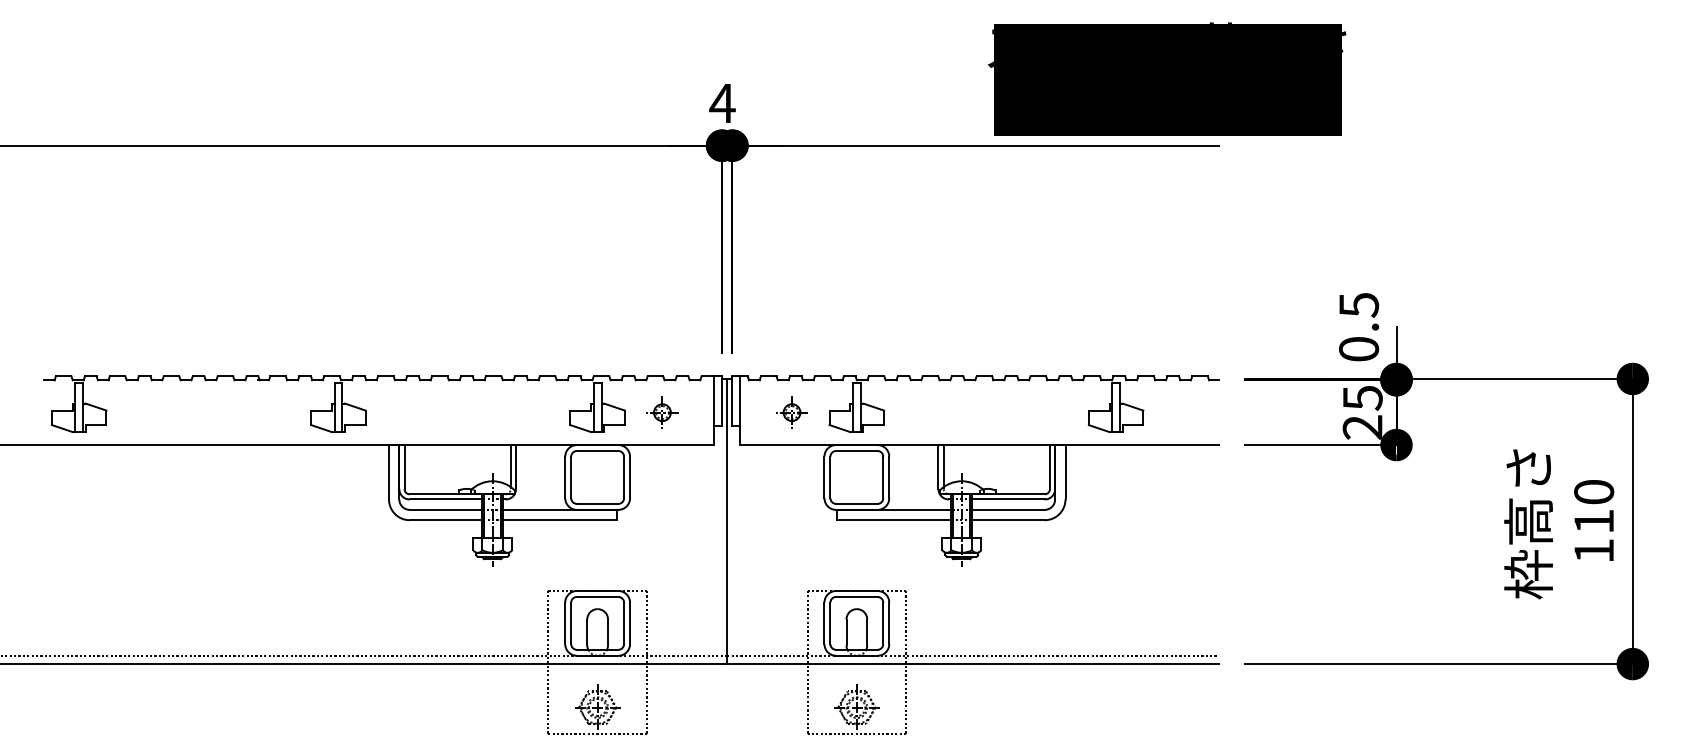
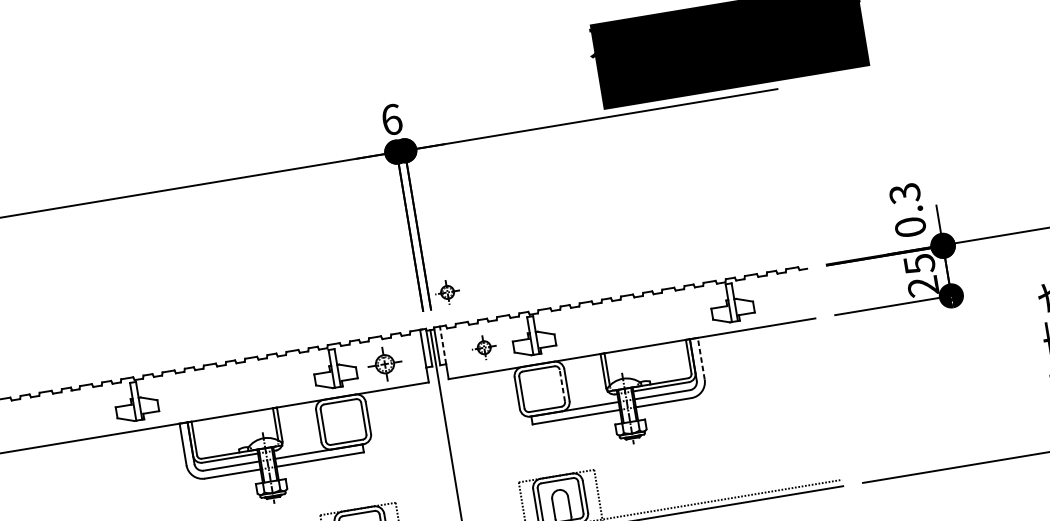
text: (722, 103) -> (391, 119), 4 -> 6
text: (1358, 305) -> (904, 193), 0.5 -> 0.3
part: (756, 334) -> (447, 292), added
line: (740, 400) -> (443, 344), solid -> dashed
part: (662, 412) -> (385, 364), size x1.4
line: (1065, 471) -> (701, 358), solid -> dashed
line: (883, 477) -> (562, 385), solid -> dashed

